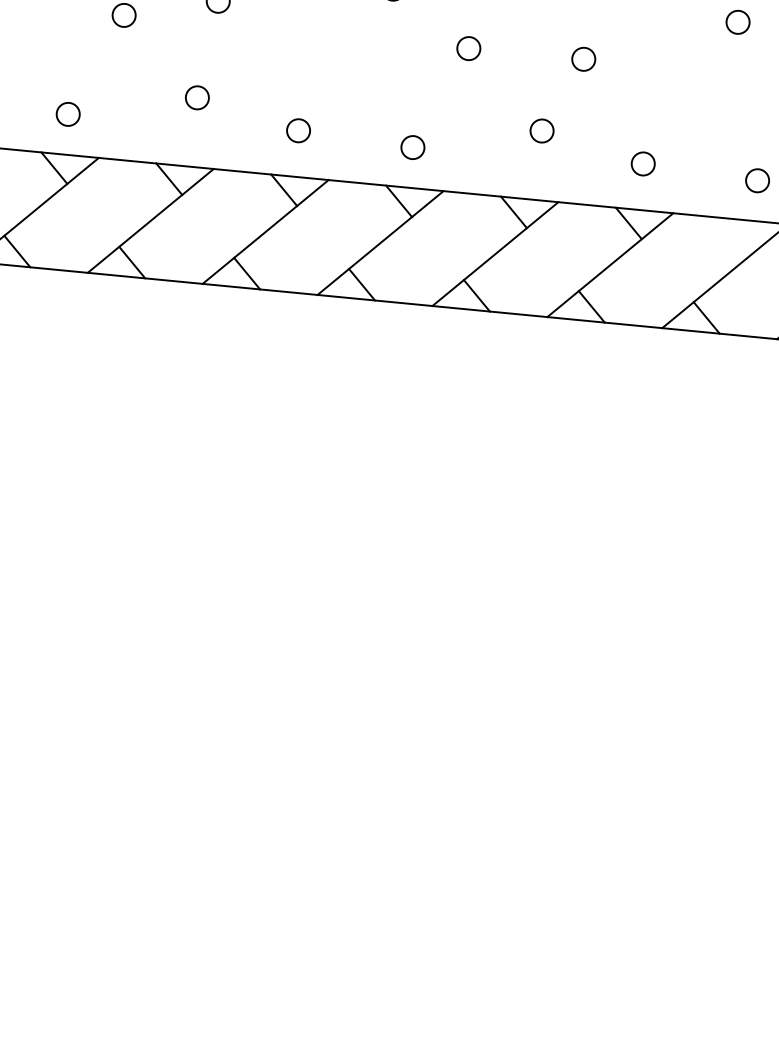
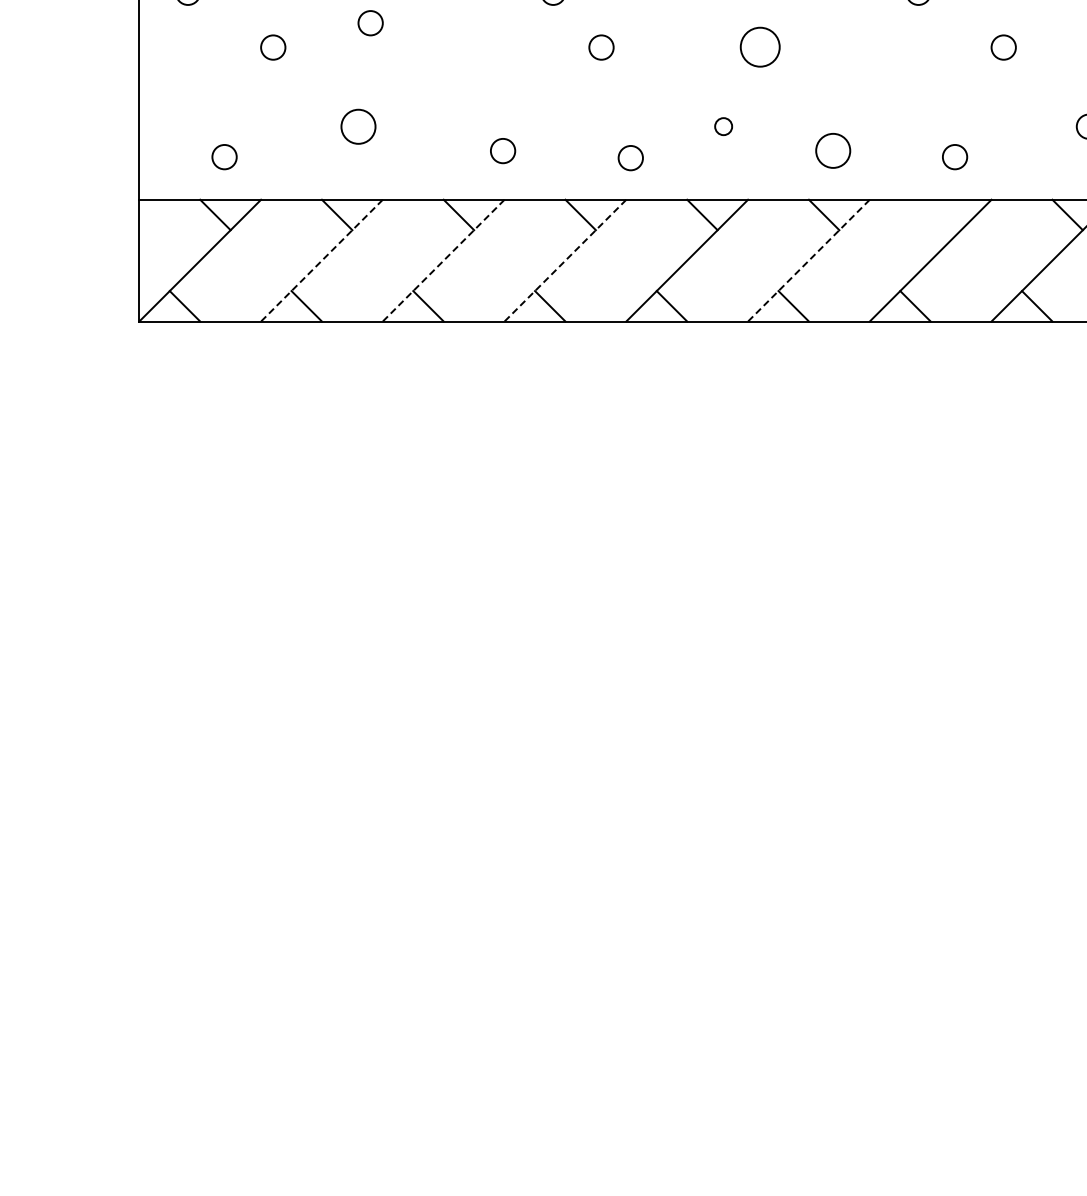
circle: (468, 48) -> (601, 47), moved
circle: (583, 59) -> (760, 47), size x1.6
circle: (197, 97) -> (358, 126), size x1.4
circle: (541, 130) -> (723, 126), size x0.7
circle: (298, 131) -> (503, 151), moved
circle: (412, 147) -> (630, 158), moved
circle: (643, 164) -> (833, 151), size x1.4
line: (150, 220) -> (321, 260), solid -> dashed
line: (265, 231) -> (443, 260), solid -> dashed
line: (380, 242) -> (565, 260), solid -> dashed
line: (609, 265) -> (808, 260), solid -> dashed

